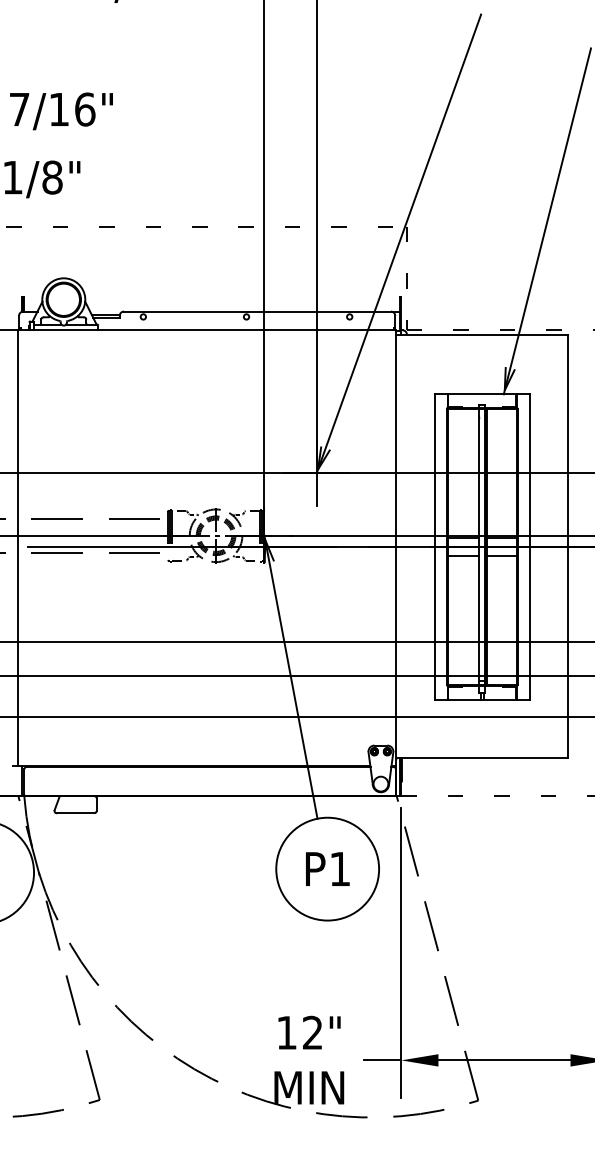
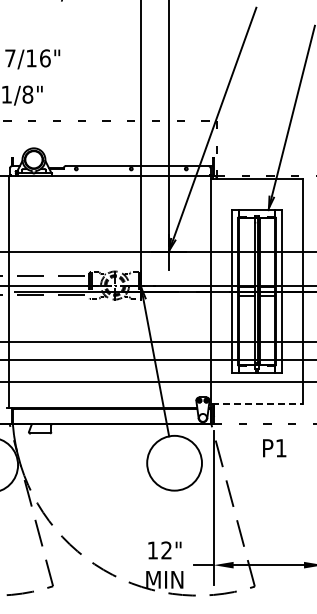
line: (483, 758) -> (257, 404), solid -> dashed
text: (327, 869) -> (274, 448), moved

